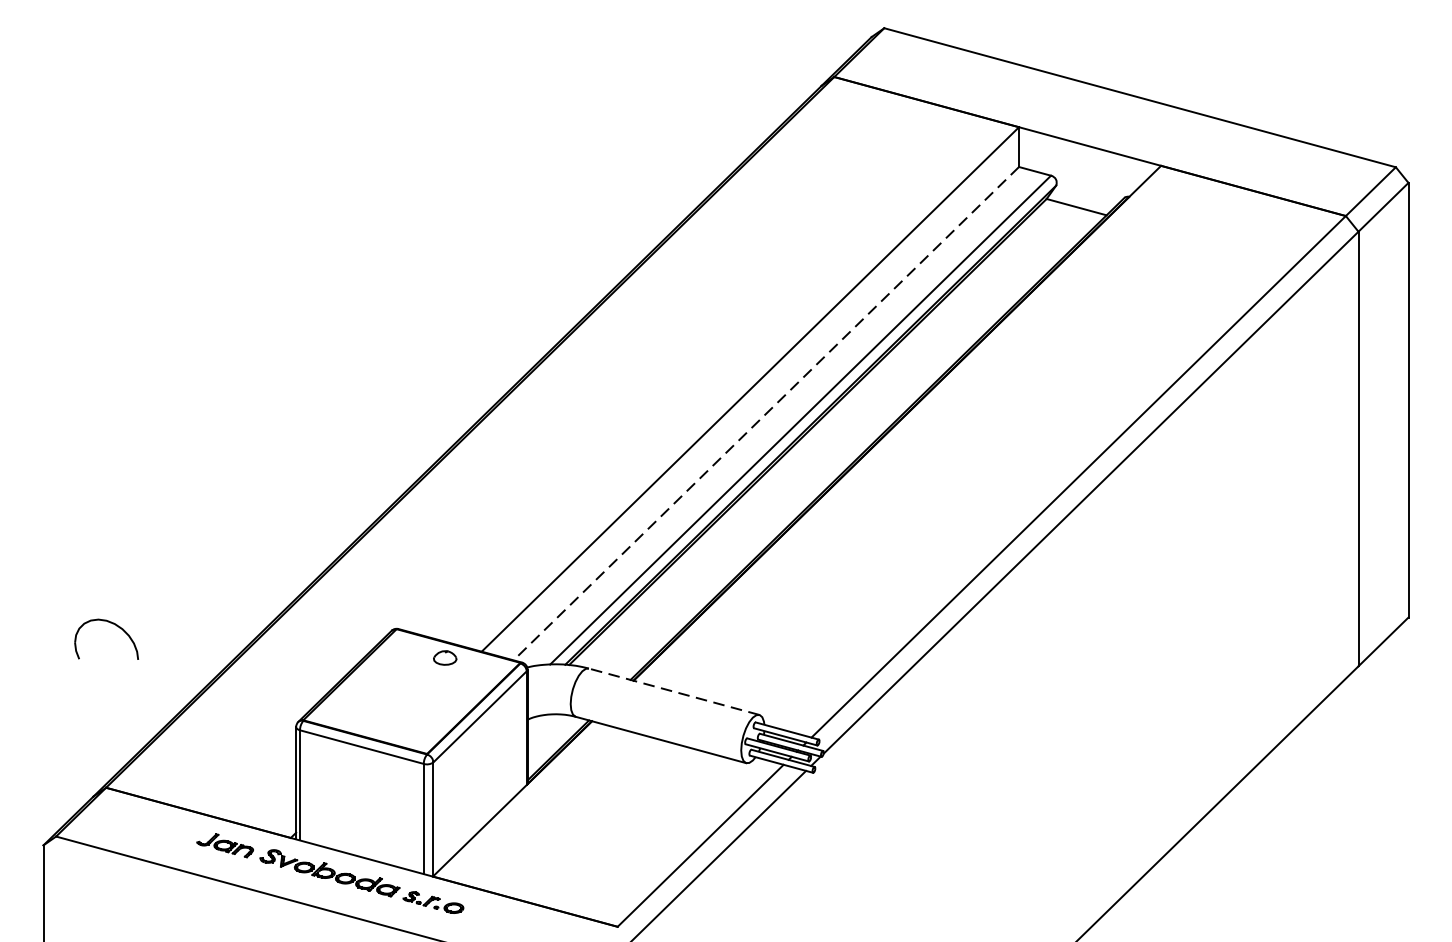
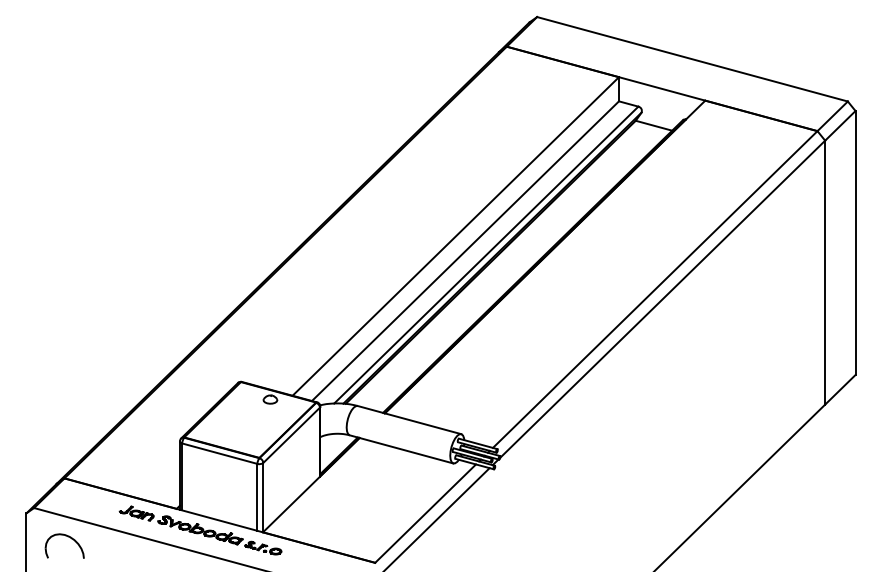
line: (766, 414) -> (465, 251), dashed -> solid
part: (112, 624) -> (68, 537), moved
line: (674, 692) -> (409, 420), dashed -> solid

